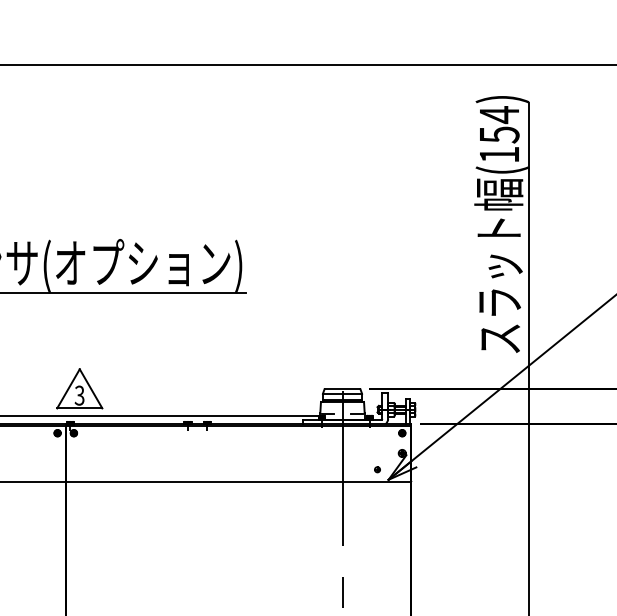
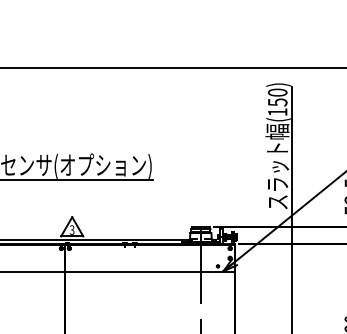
text: (499, 114) -> (277, 92), (154) -> (150)

